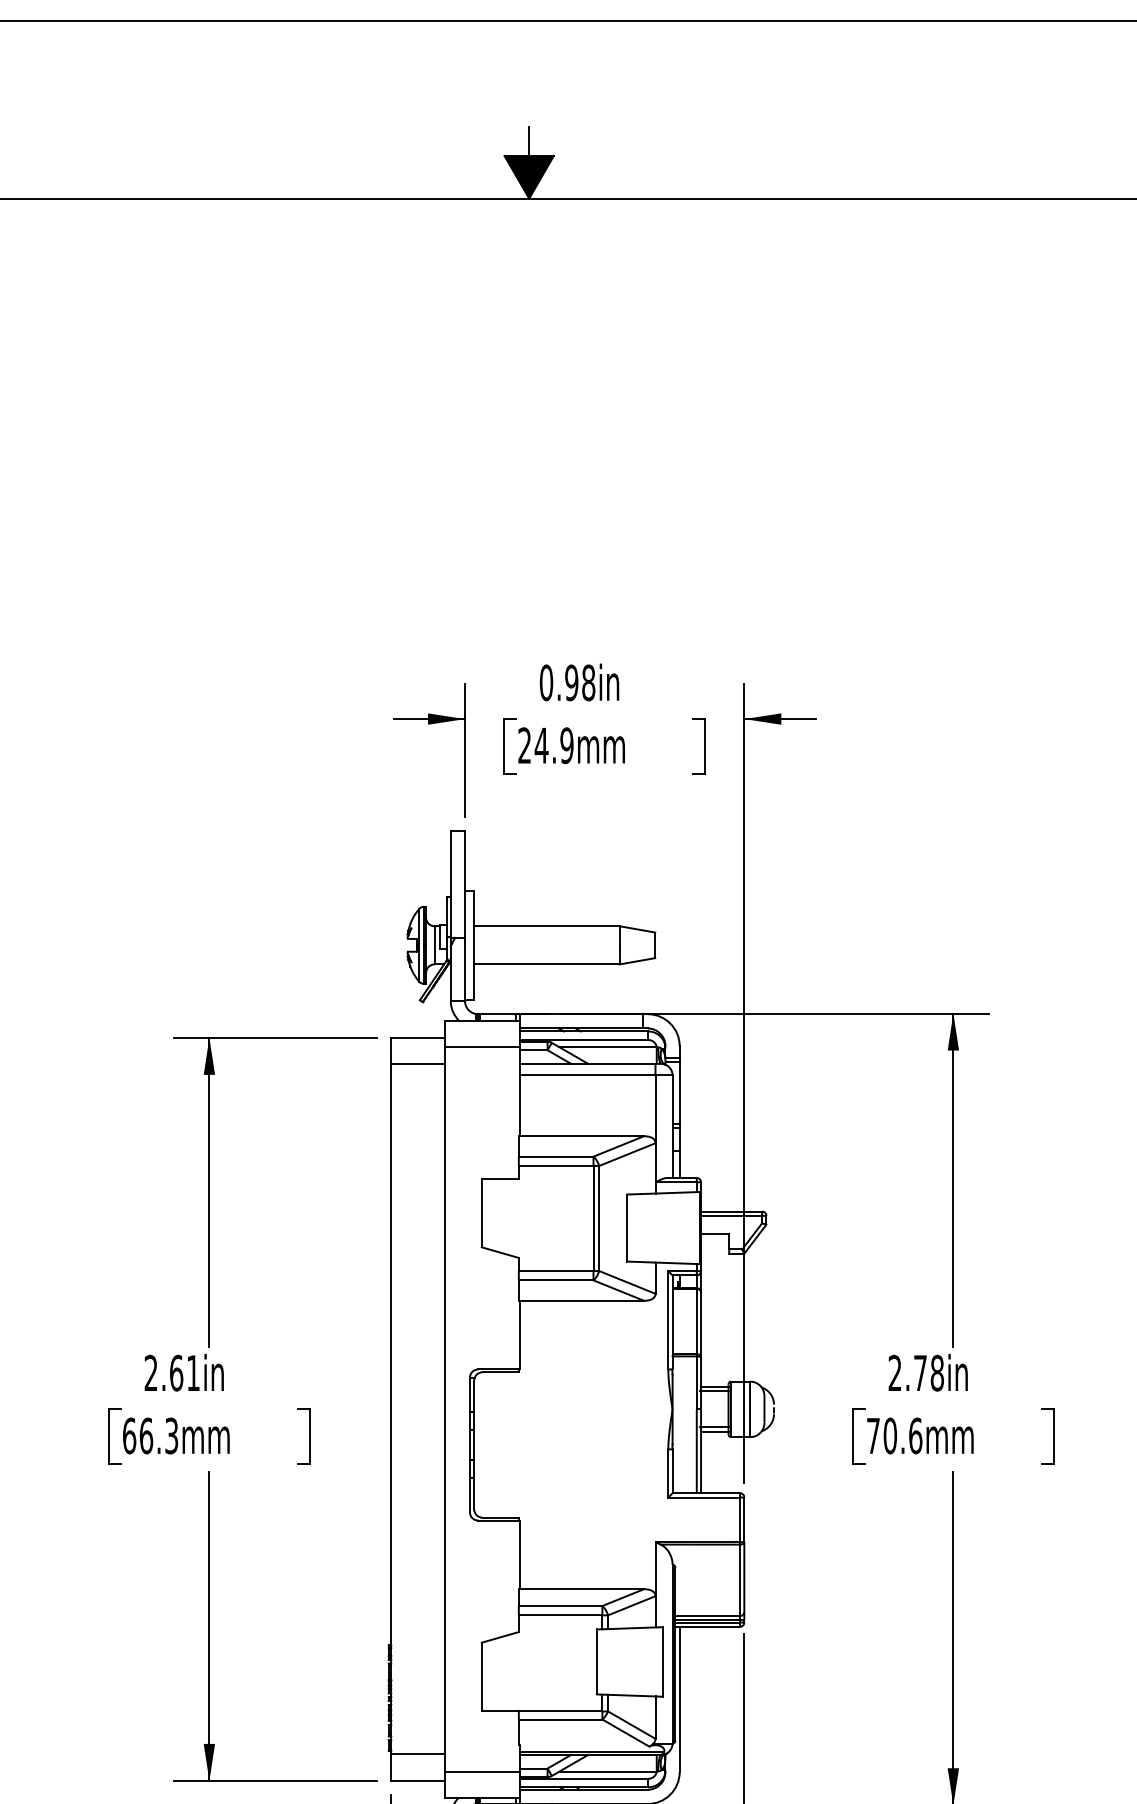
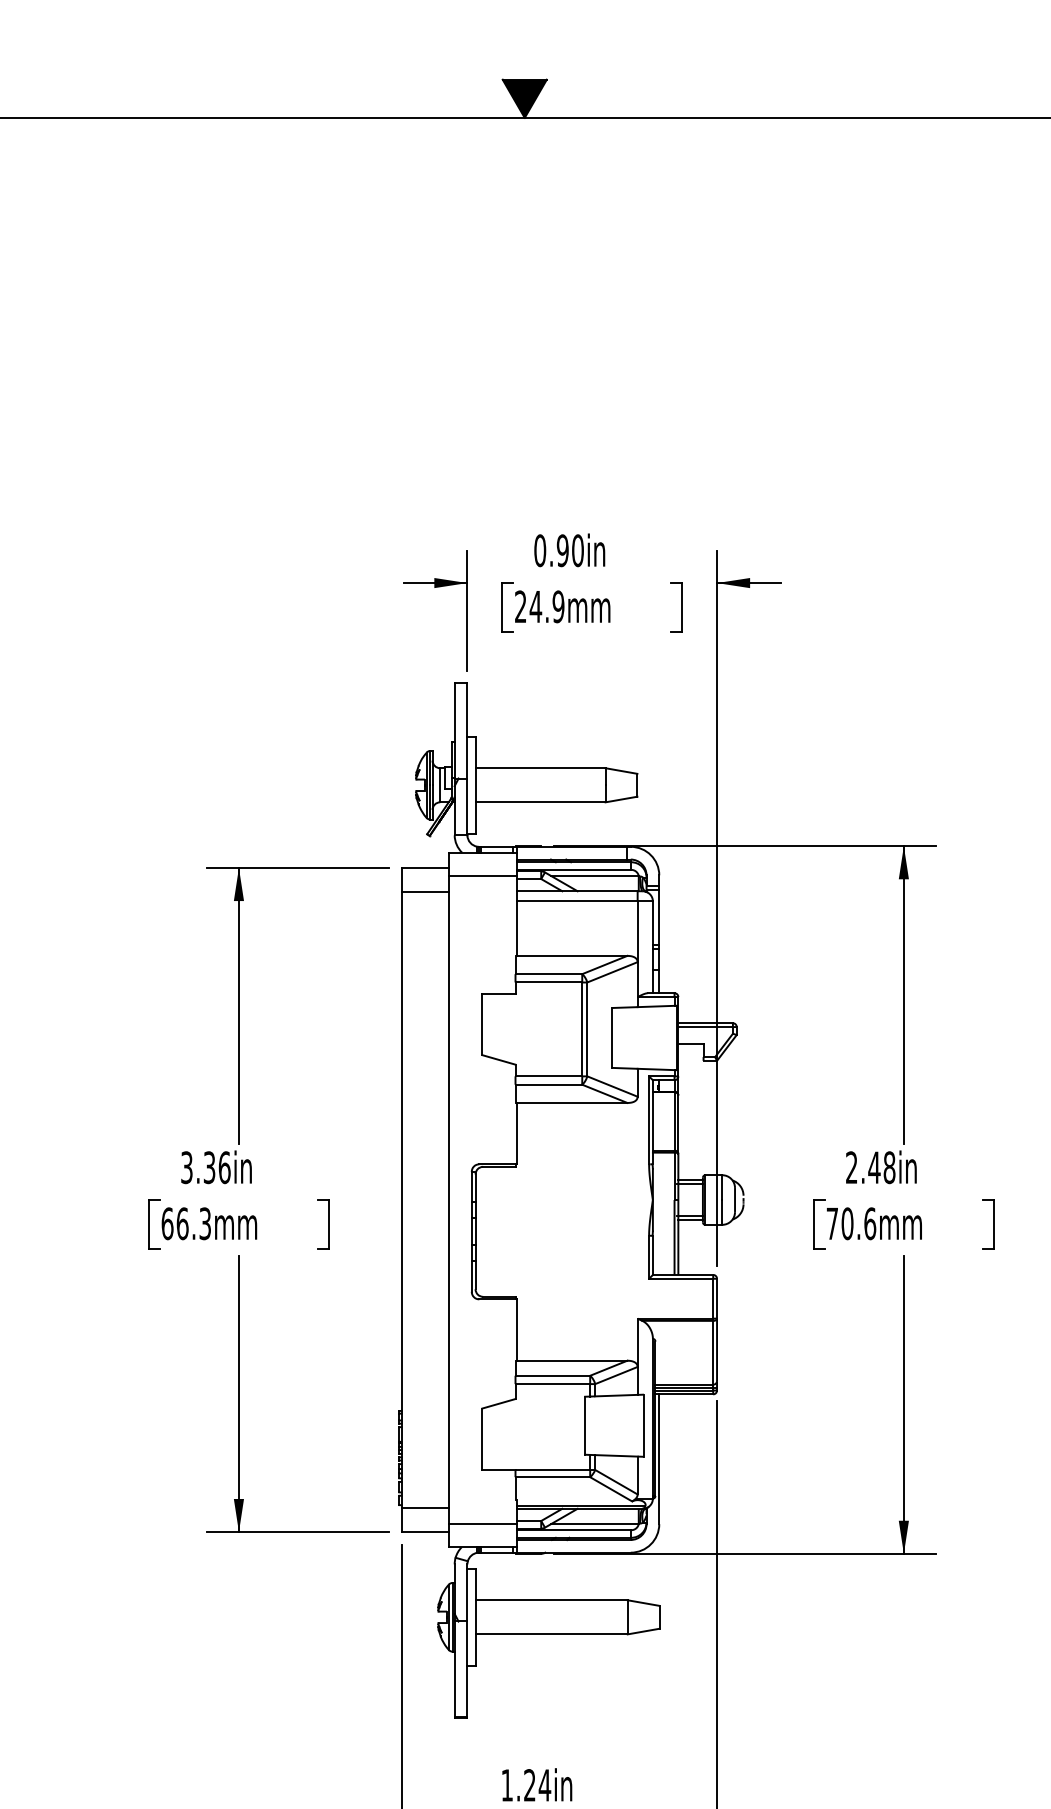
line: (528, 141) -> (524, 66), removed
text: (588, 682) -> (577, 550), 0.98in -> 0.90in
text: (171, 1373) -> (205, 1167), 2.61in -> 3.36in
text: (920, 1373) -> (874, 1167), 2.78in -> 2.48in

